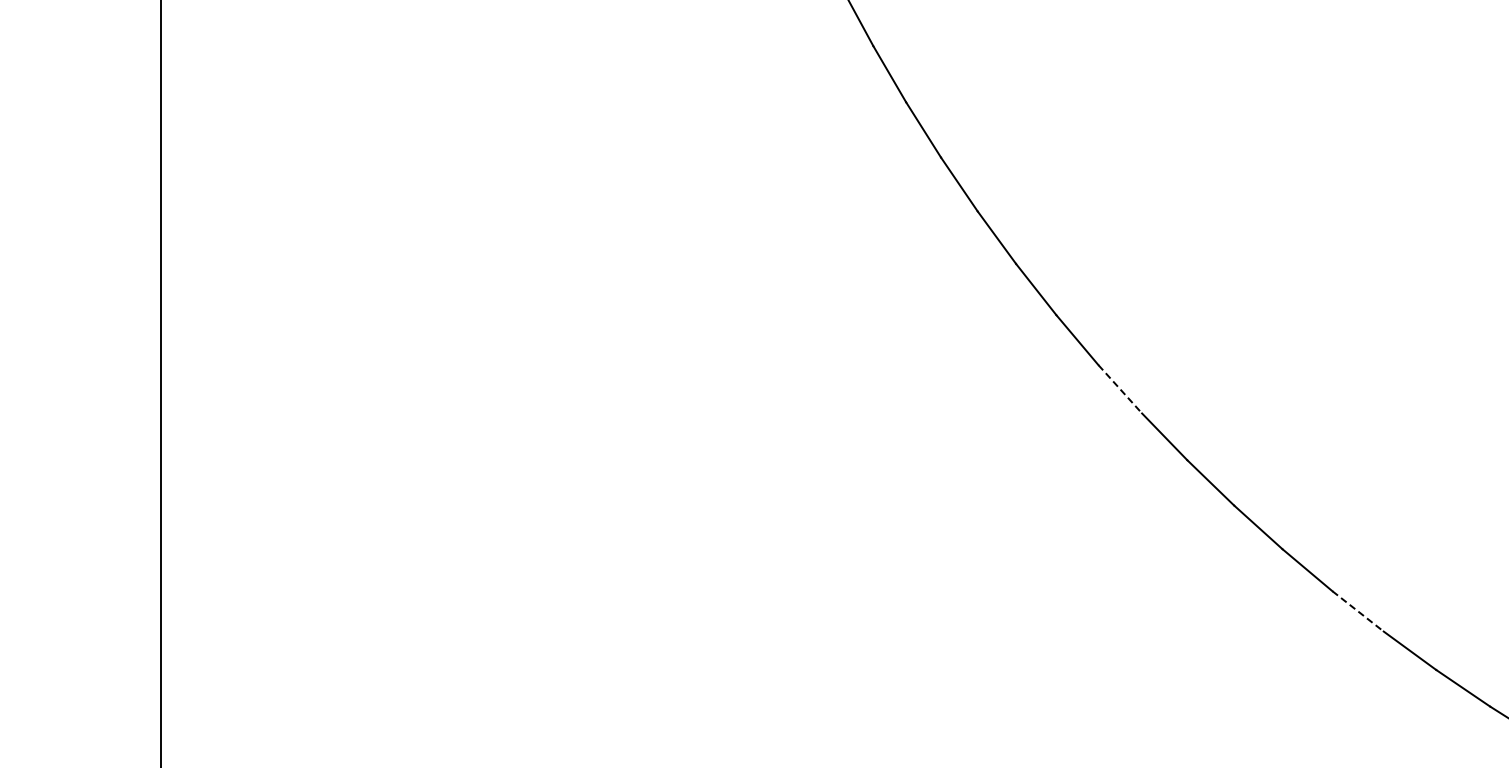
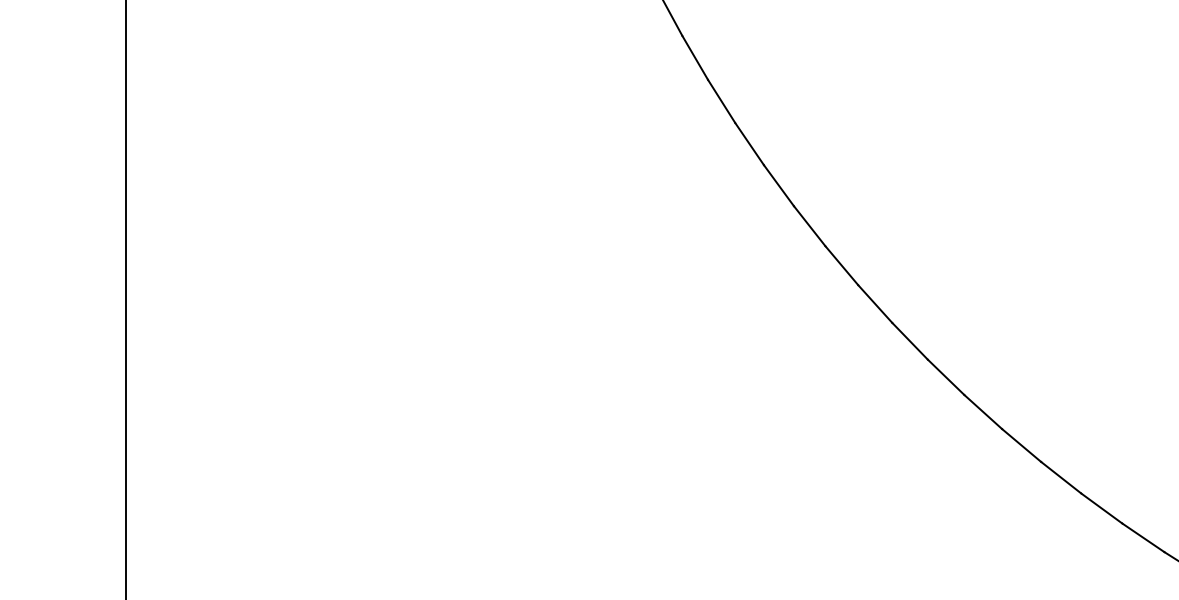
line: (1120, 389) -> (875, 304), dashed -> solid
line: (1358, 611) -> (1061, 477), dashed -> solid

